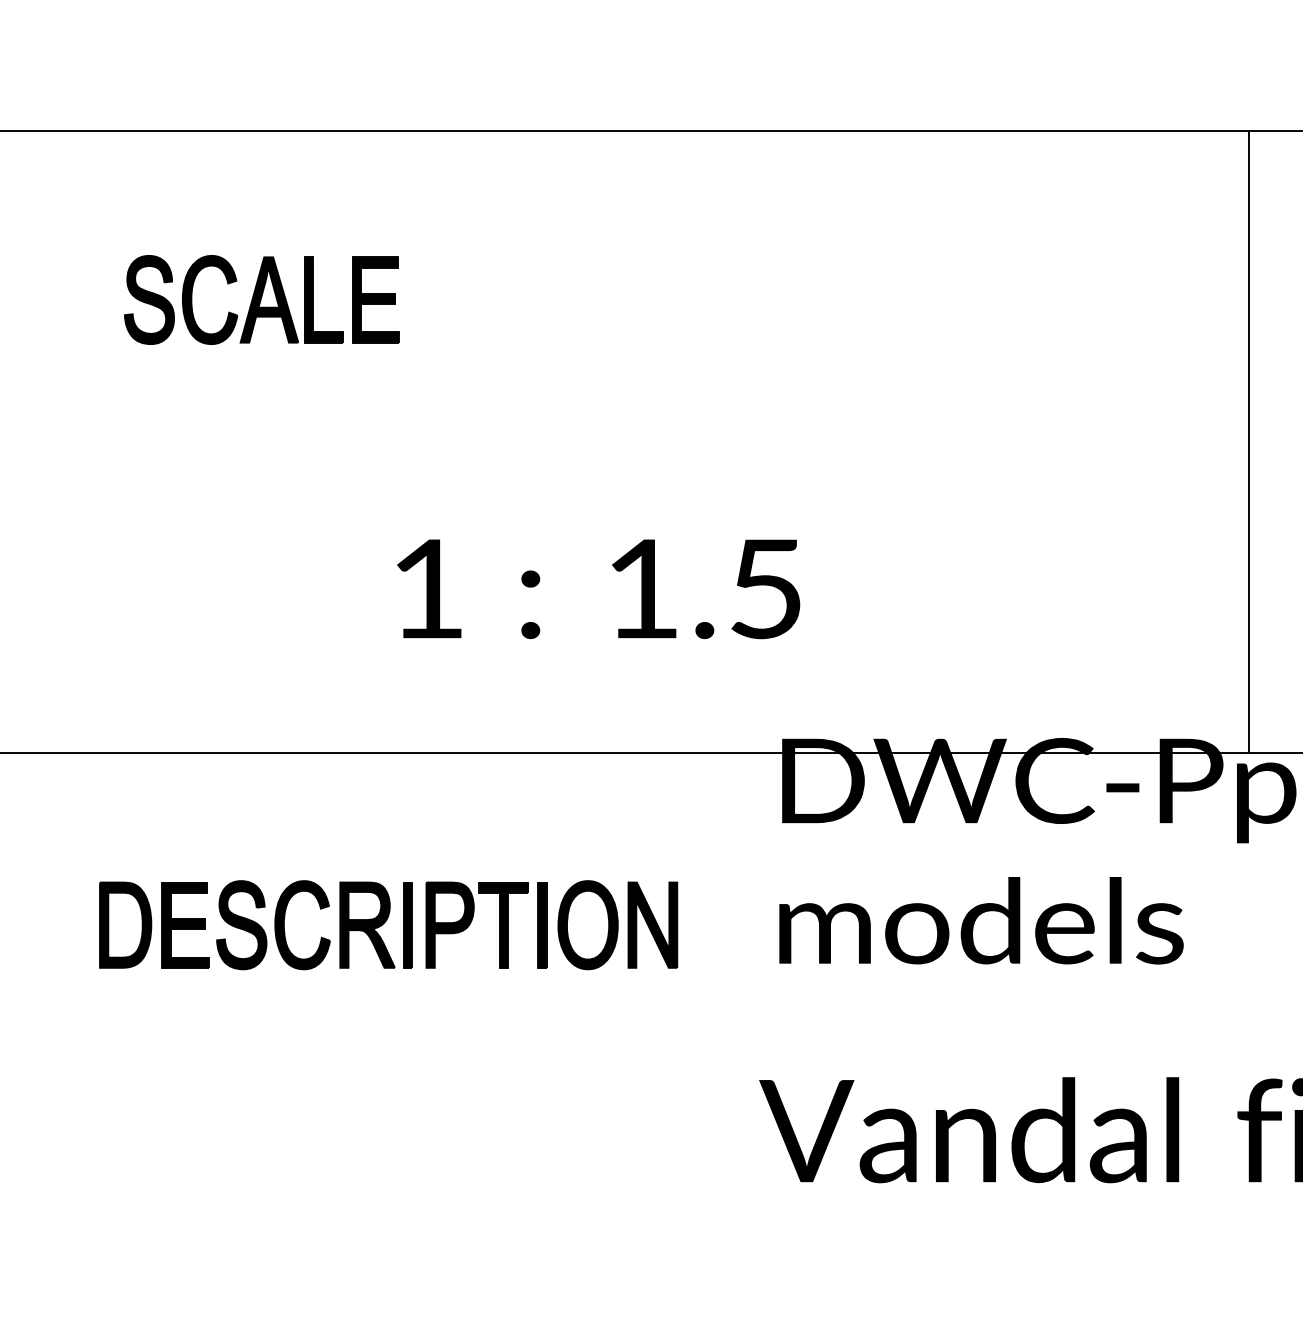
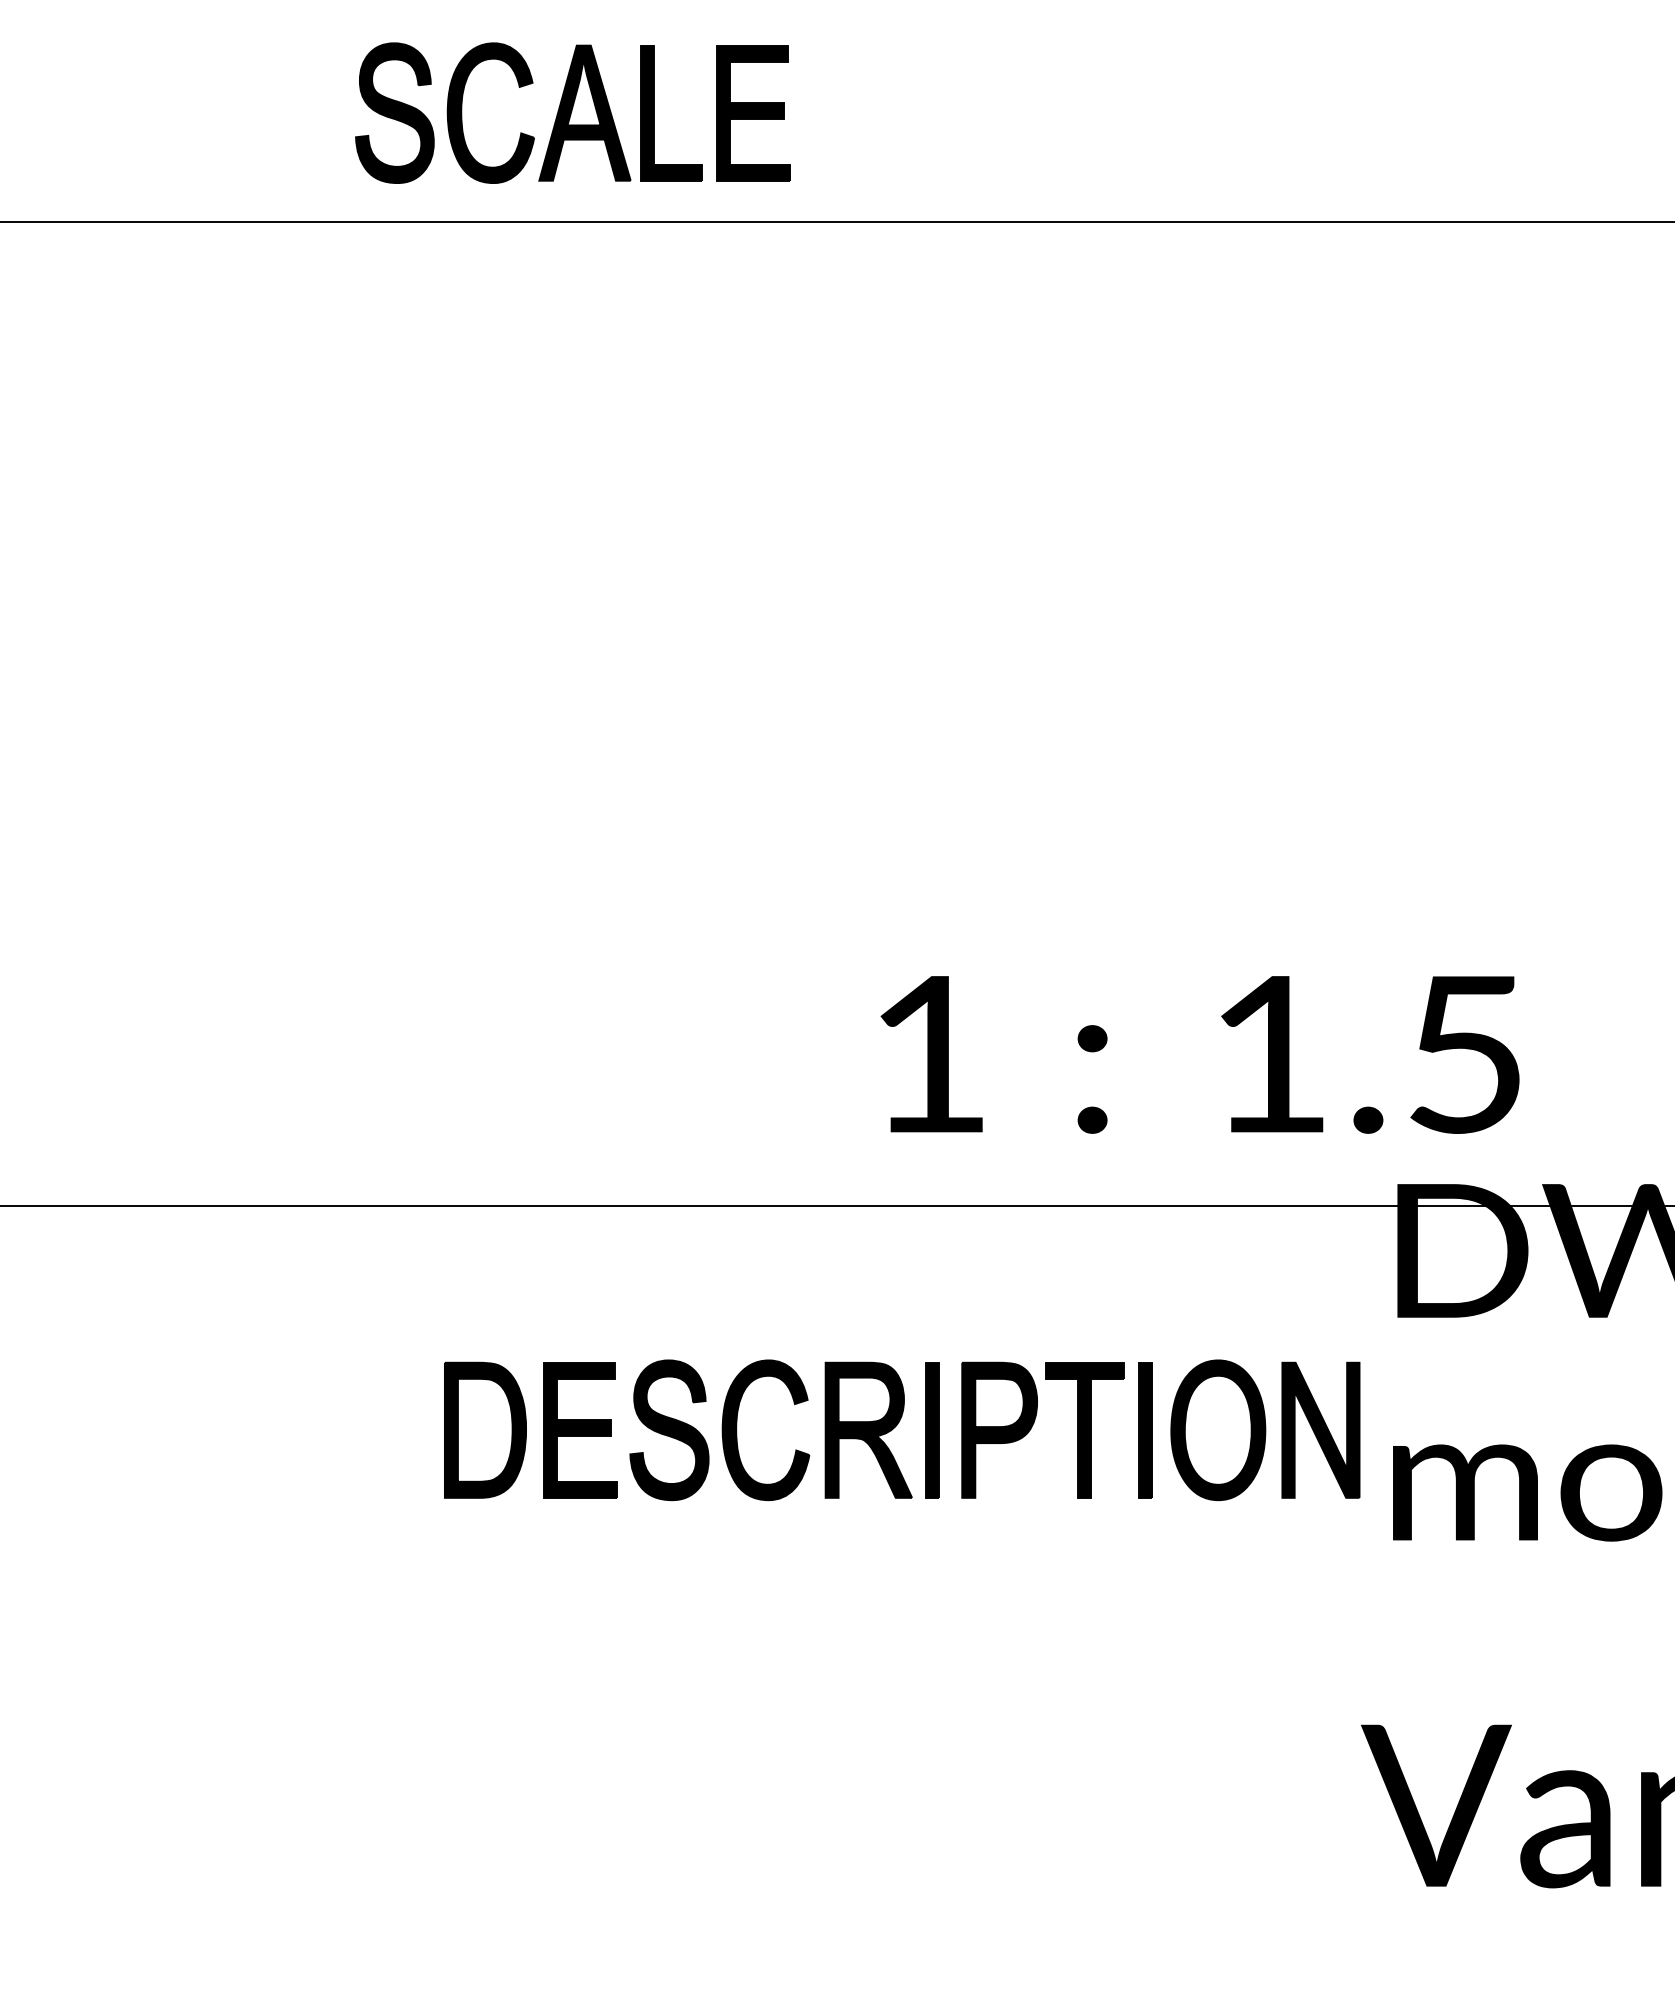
part: (261, 299) -> (572, 112), moved
text: (598, 589) -> (1199, 1055), moved
part: (388, 925) -> (901, 1430), moved

